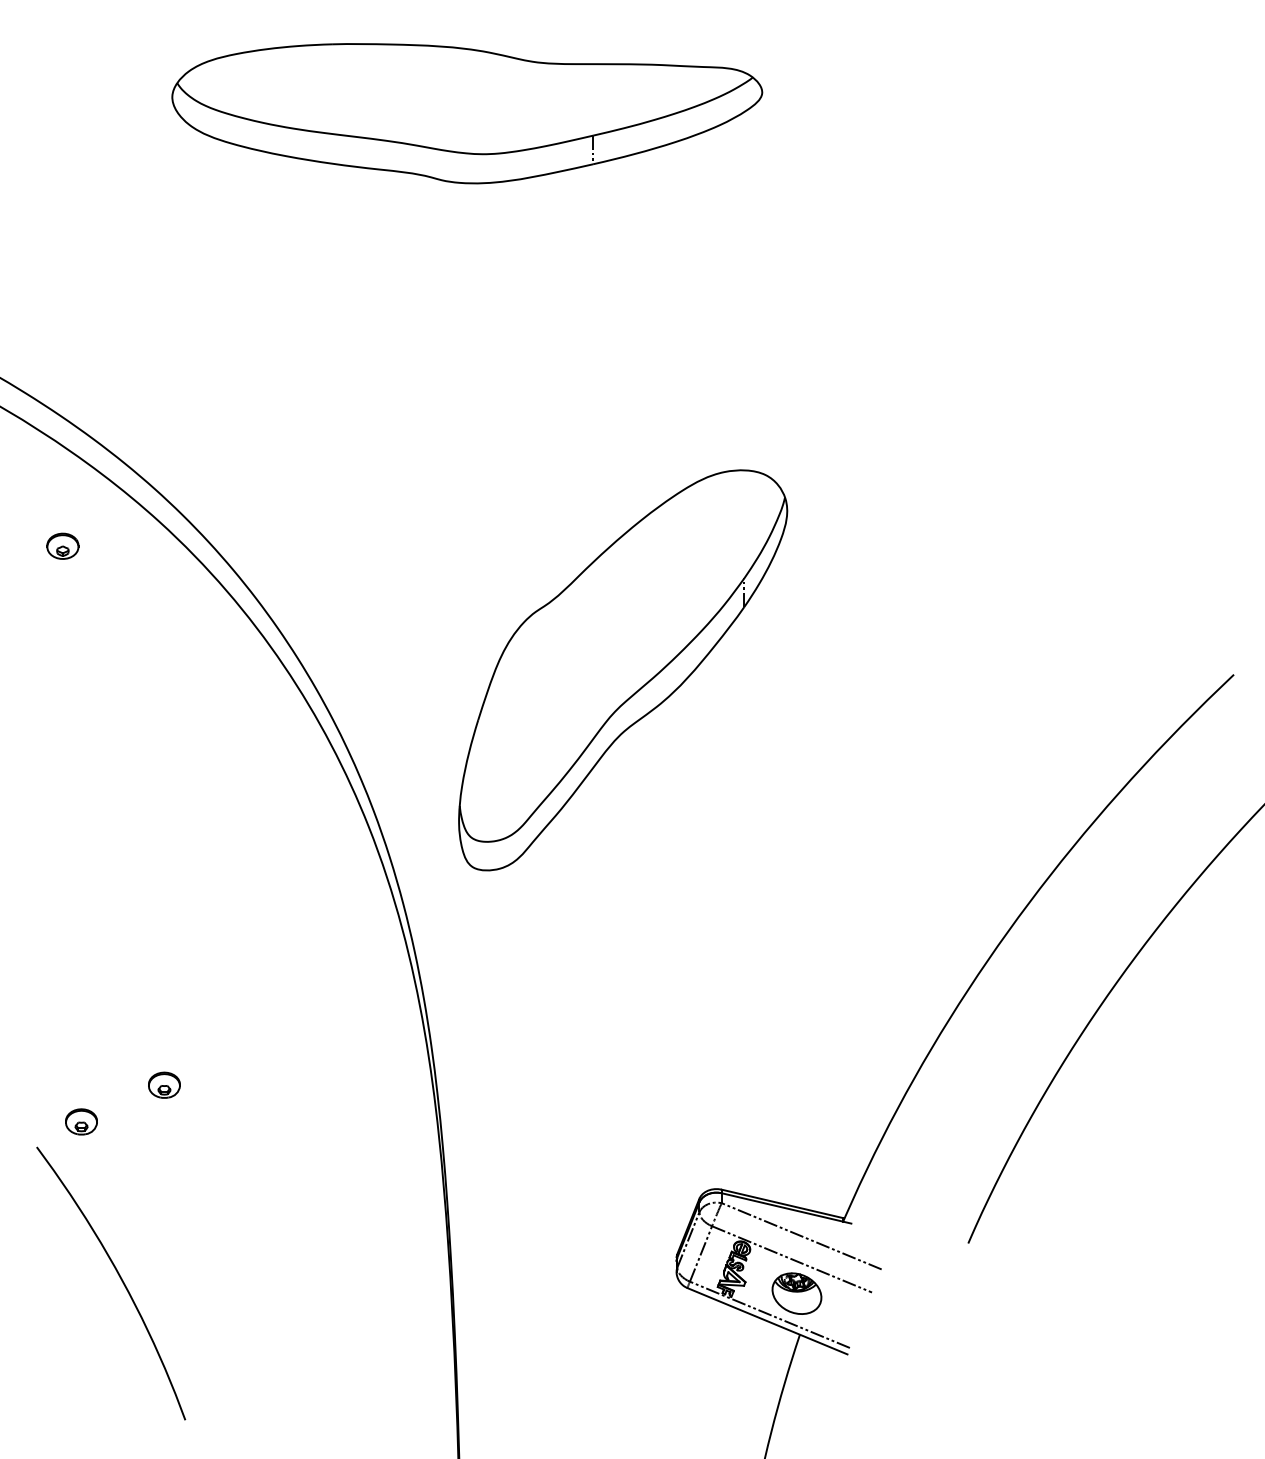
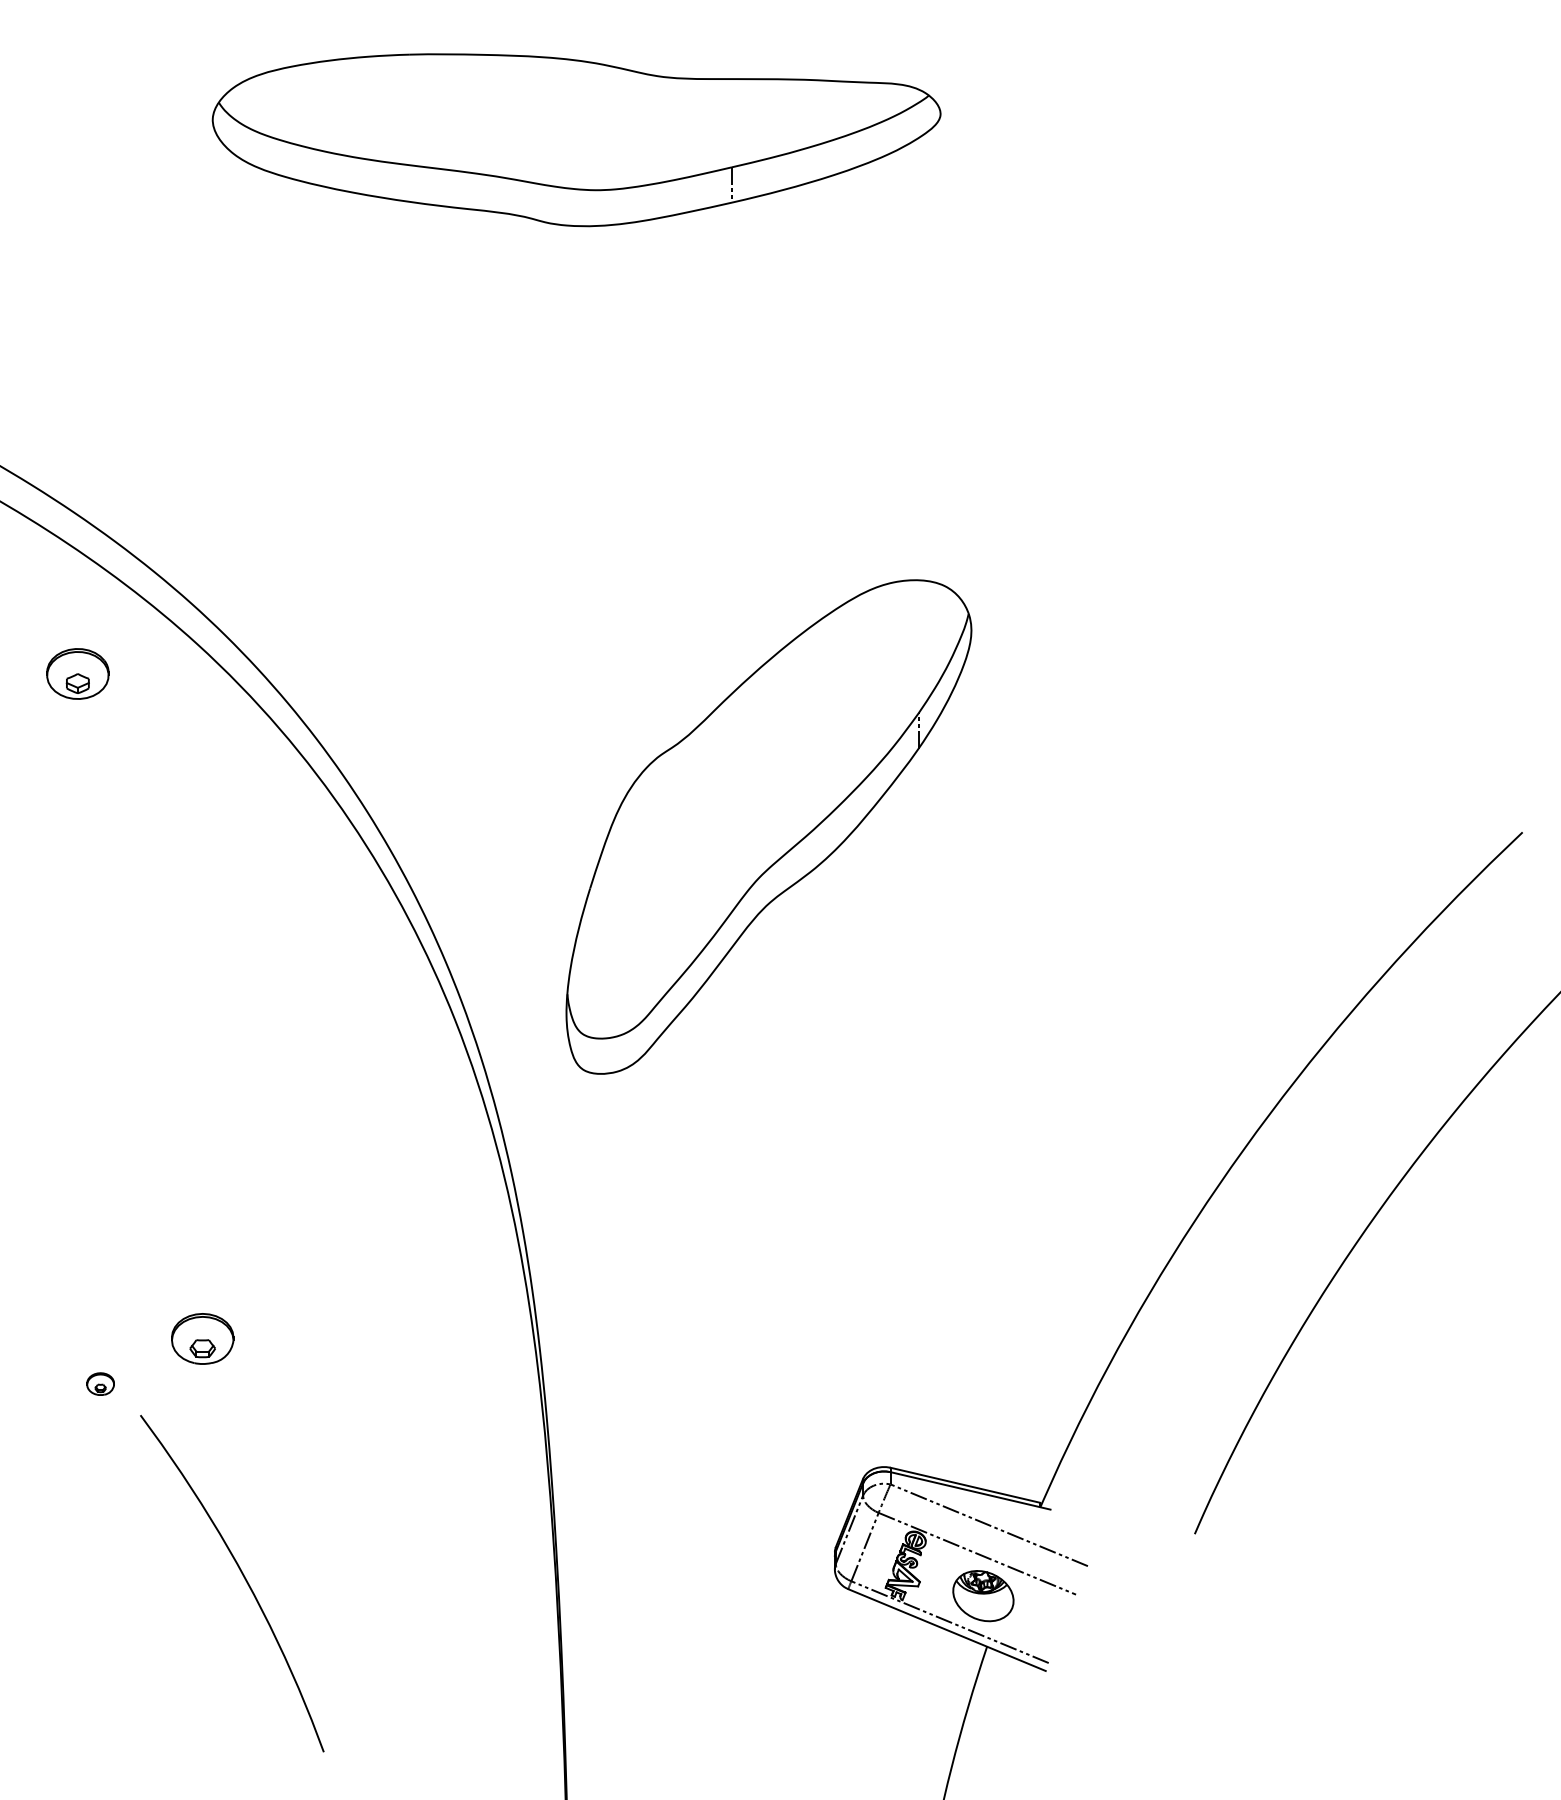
part: (62, 545) -> (77, 673), size x1.6
part: (164, 1084) -> (203, 1338), size x1.6
part: (81, 1121) -> (100, 1383), size x0.7
curve: (120, 1278) -> (243, 1577), moved

